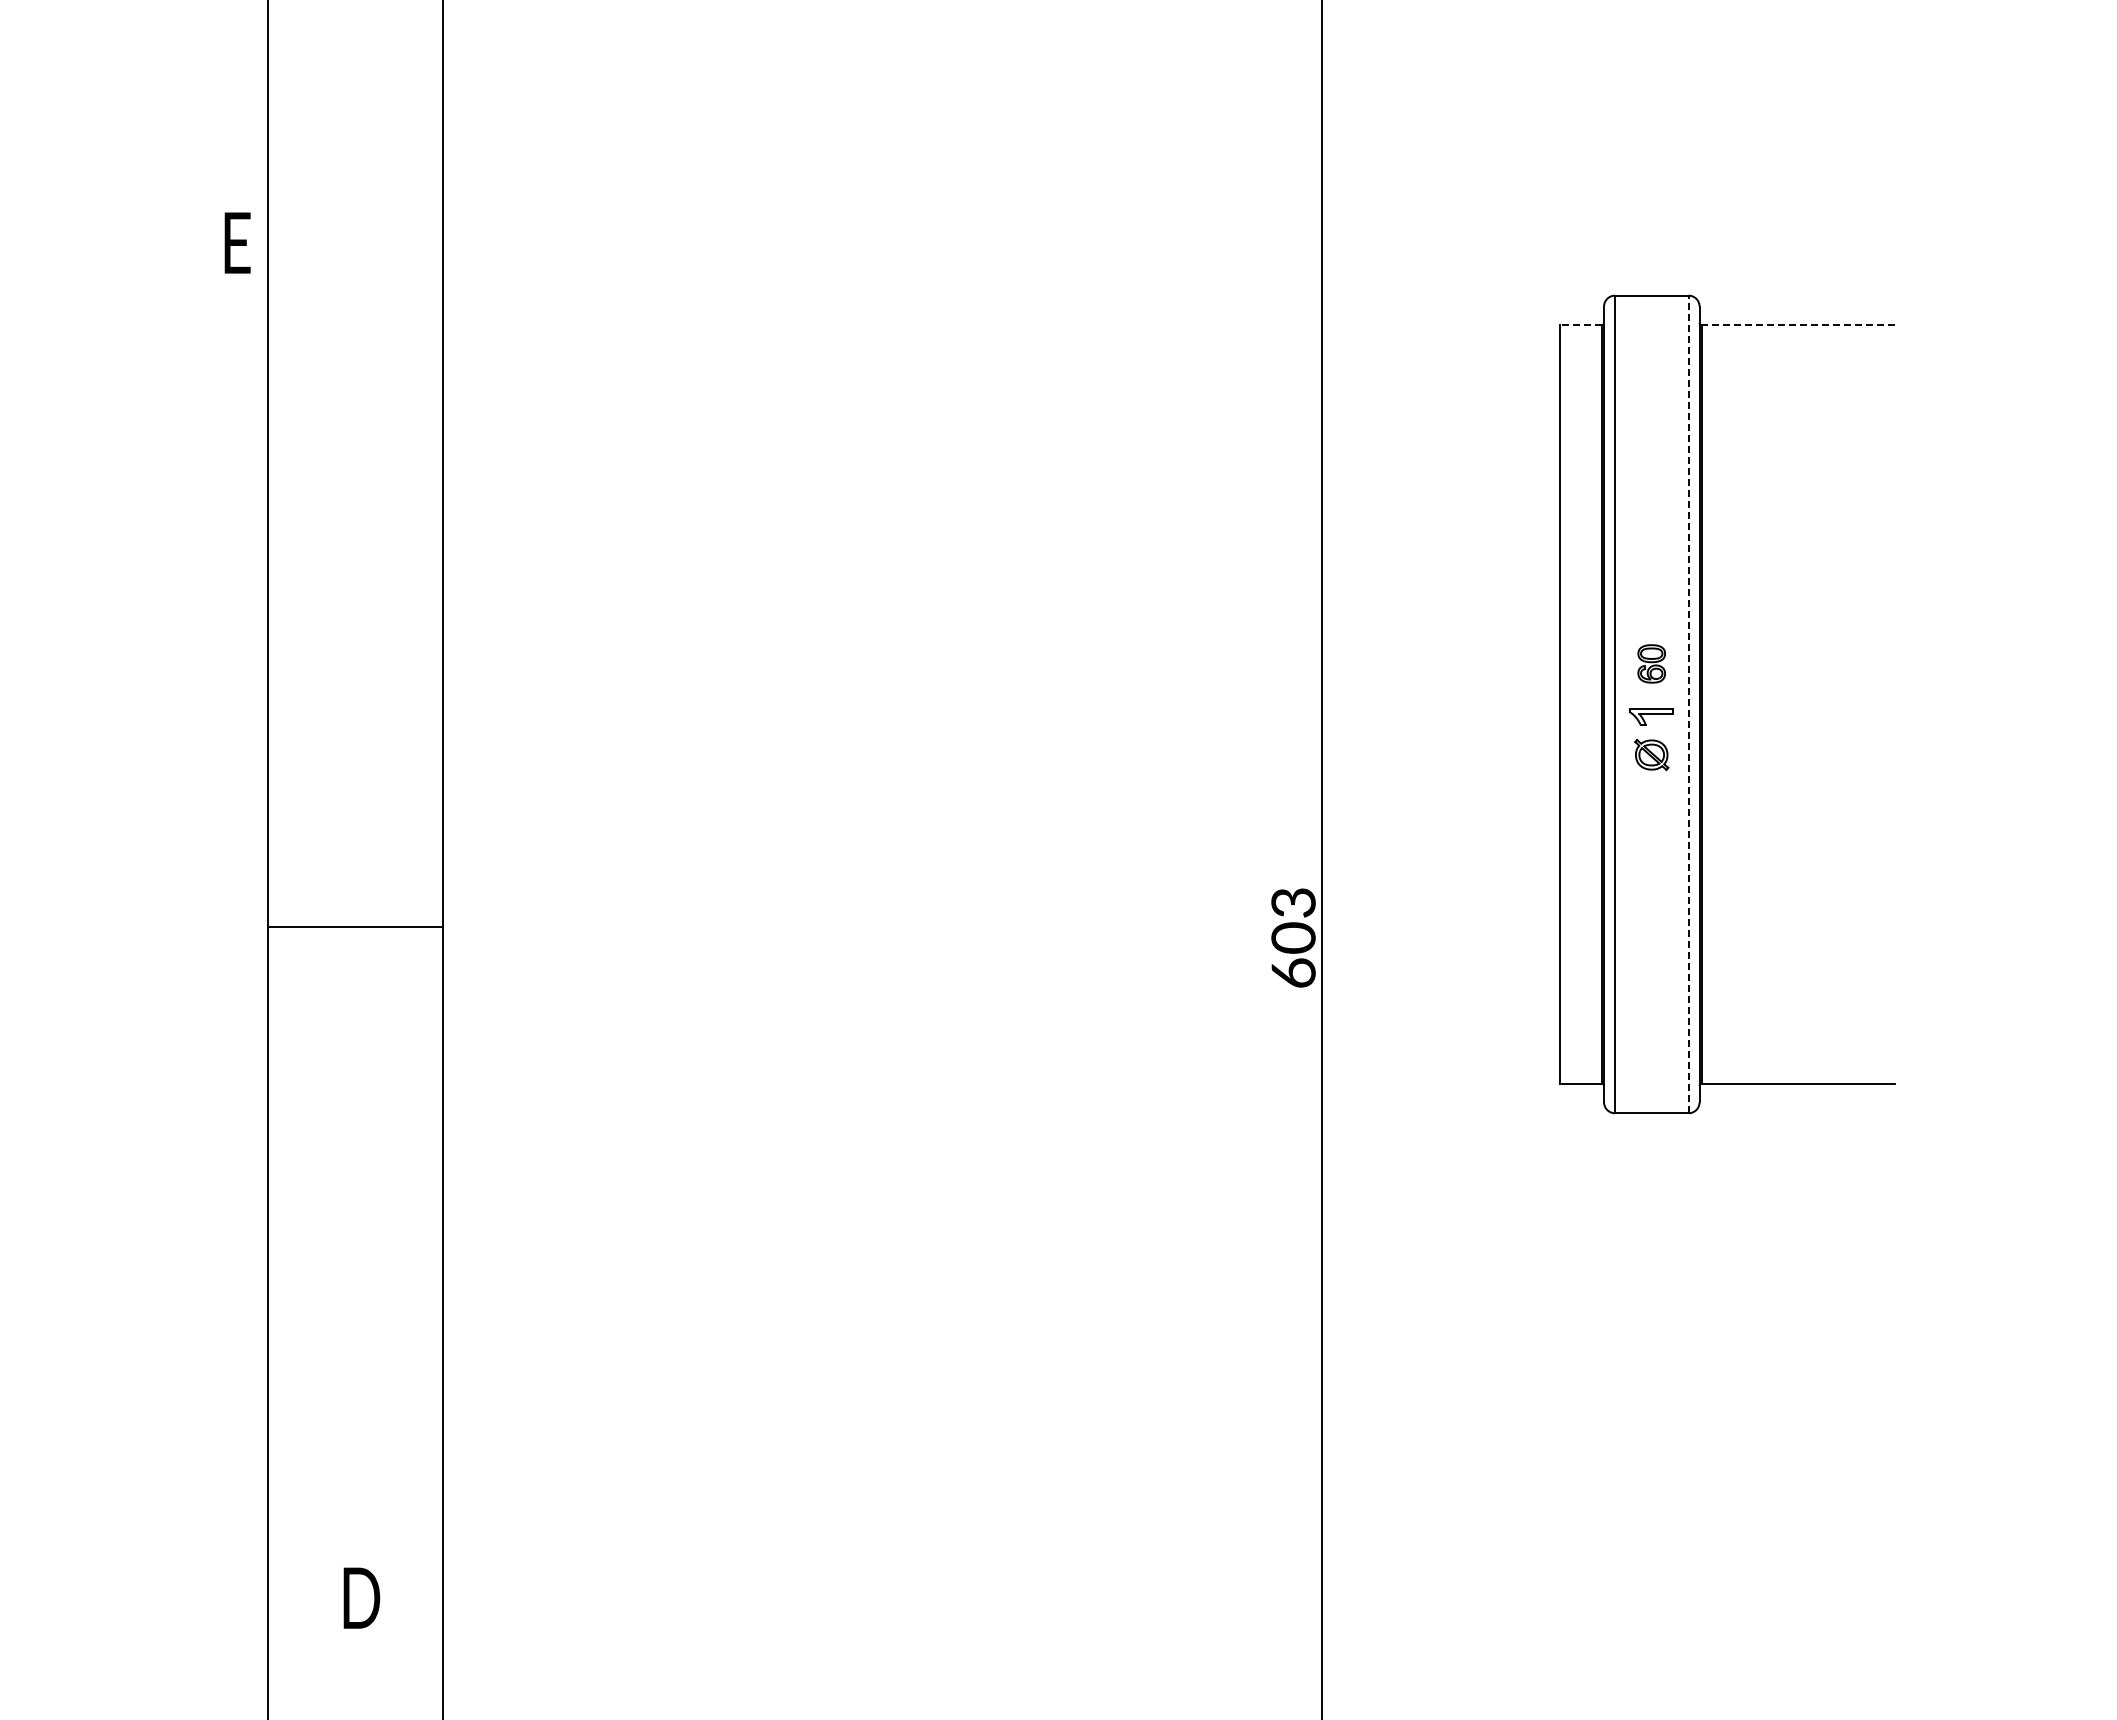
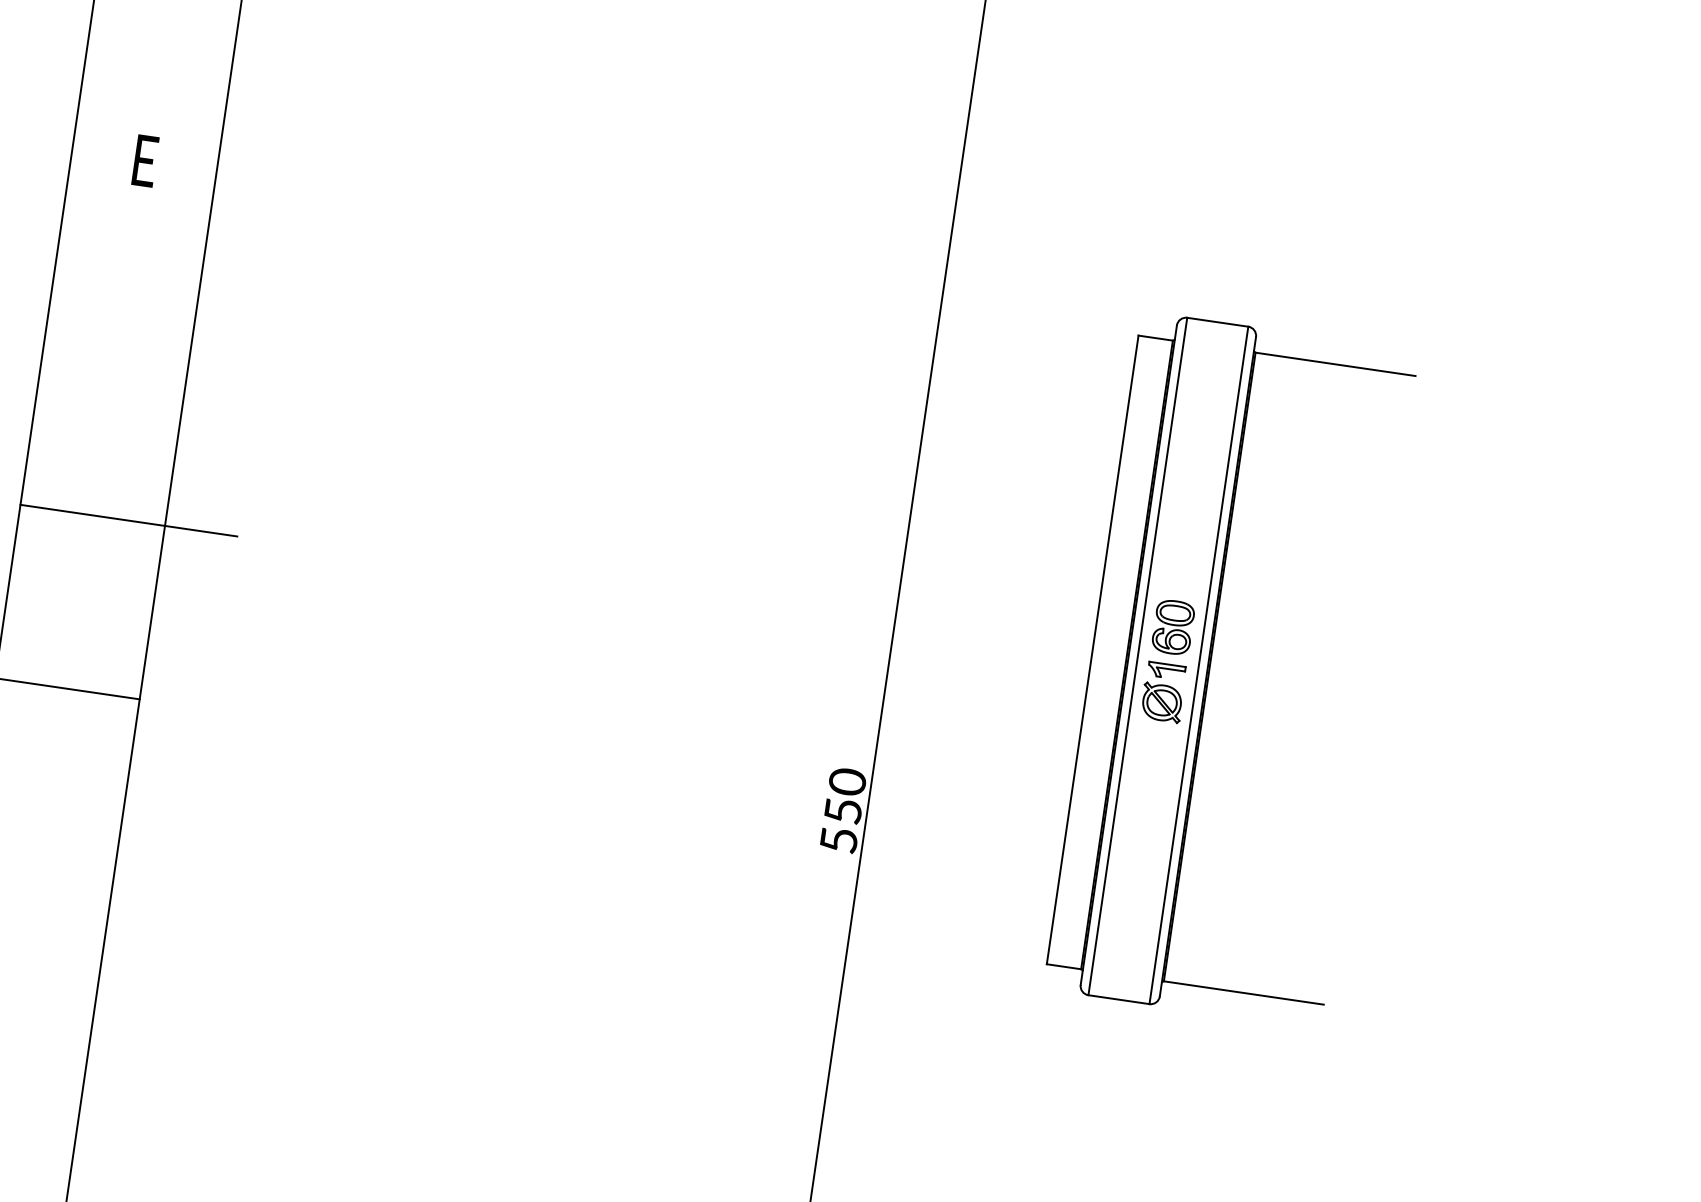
text: (237, 242) -> (145, 160), moved
line: (1581, 325) -> (1155, 338), dashed -> solid
line: (1798, 325) -> (1335, 364), dashed -> solid
part: (1651, 663) -> (1173, 626), size x1.67
line: (1688, 704) -> (1198, 665), dashed -> solid
line: (398, 717) -> (128, 520), added
part: (1651, 754) -> (1162, 702), size x1.43
text: (1293, 937) -> (843, 810), 603 -> 550

